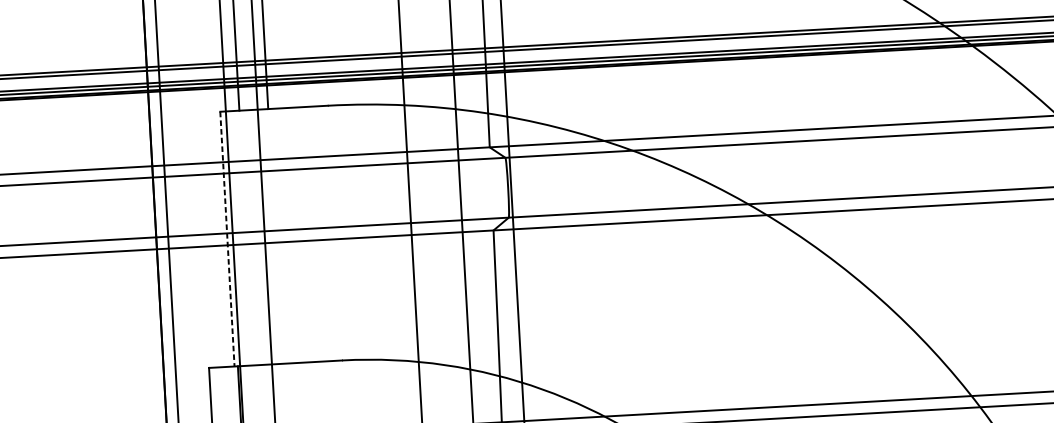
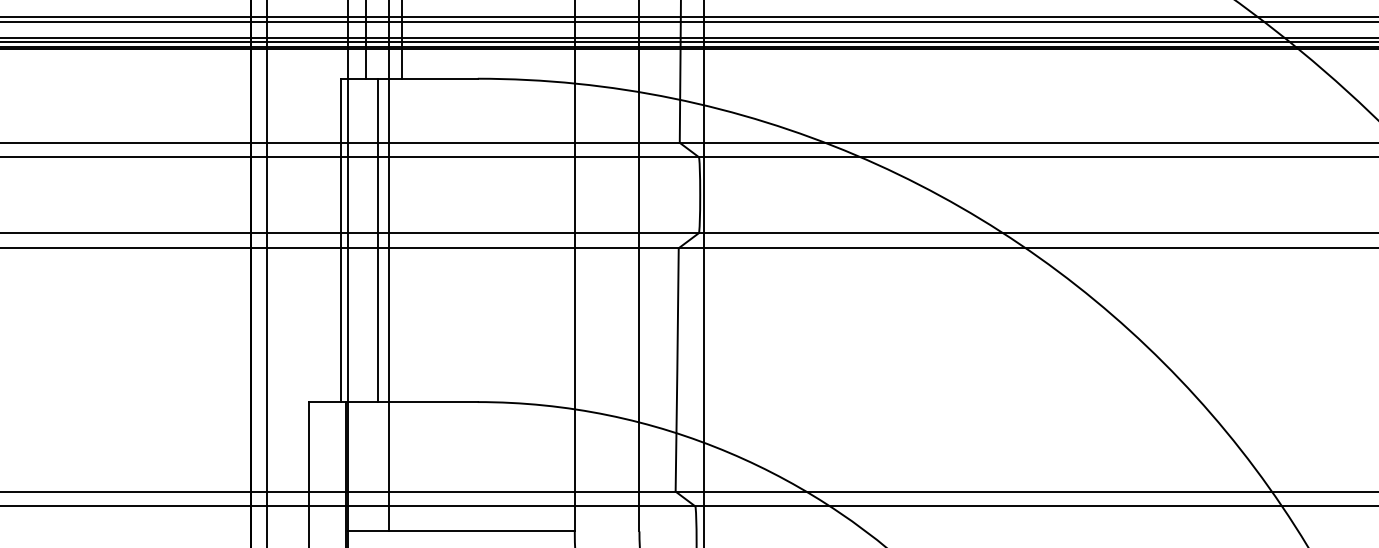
line: (255, 237) -> (377, 240), added
line: (227, 239) -> (341, 240), dashed -> solid

